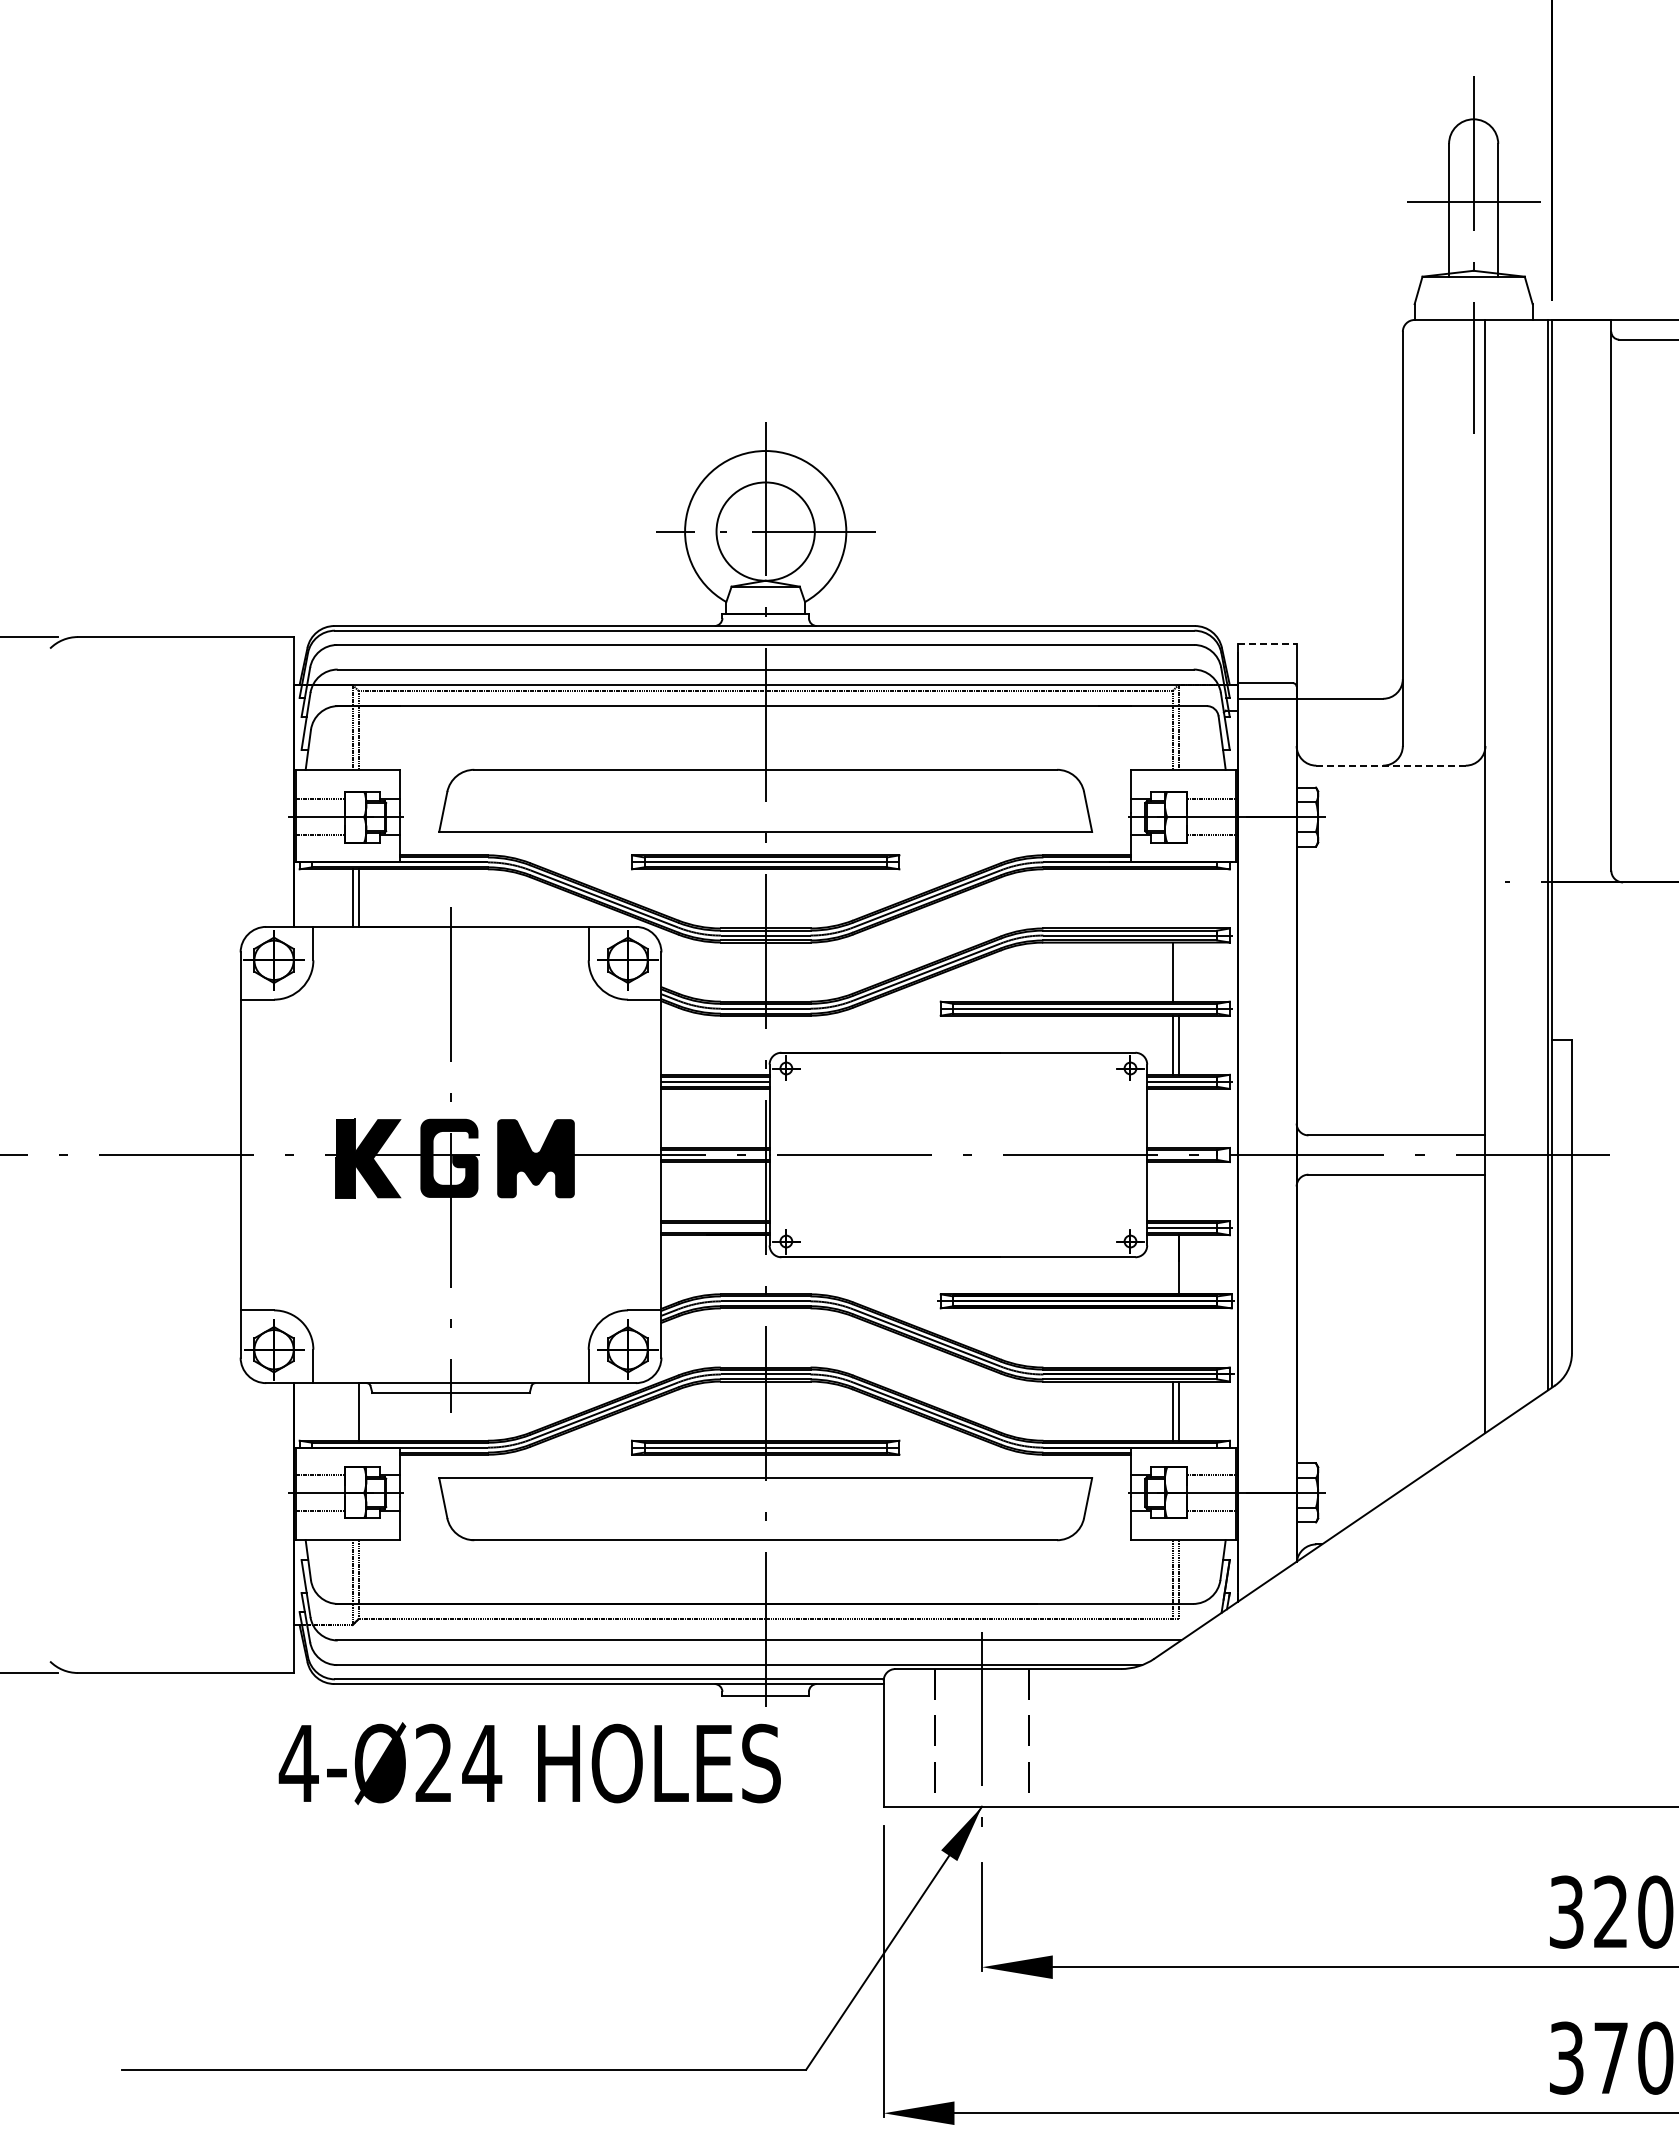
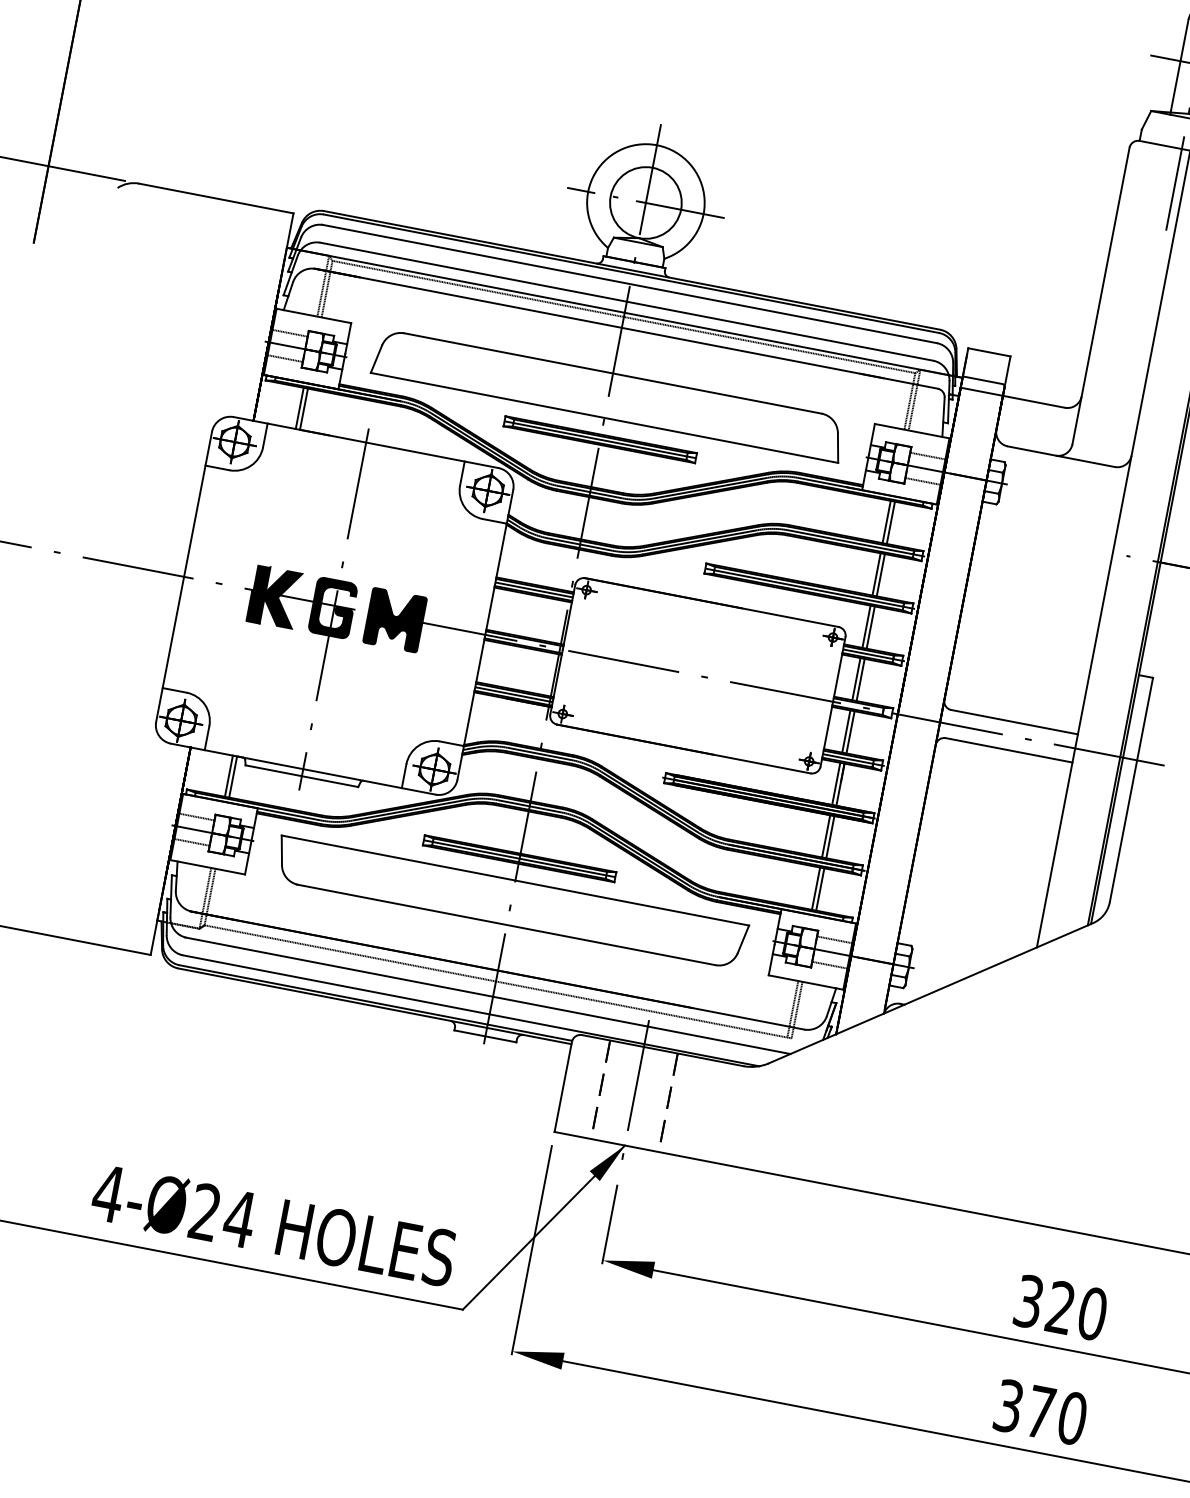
line: (1267, 643) -> (989, 352), dashed -> solid
line: (1391, 765) -> (1061, 456), dashed -> solid
line: (1172, 898) -> (886, 521), added
line: (1178, 898) -> (890, 522), added
line: (1178, 971) -> (880, 574), added
line: (1172, 1117) -> (856, 678), added
line: (1178, 1117) -> (860, 679), added
line: (1172, 1191) -> (846, 731), added
line: (1178, 1191) -> (850, 732), added
line: (715, 1228) -> (513, 694), added
line: (1172, 1264) -> (836, 783), added
line: (1172, 1337) -> (826, 835), added
line: (1178, 1337) -> (830, 836), added
line: (352, 1411) -> (228, 775), added
text: (529, 1763) -> (273, 1225), moved

